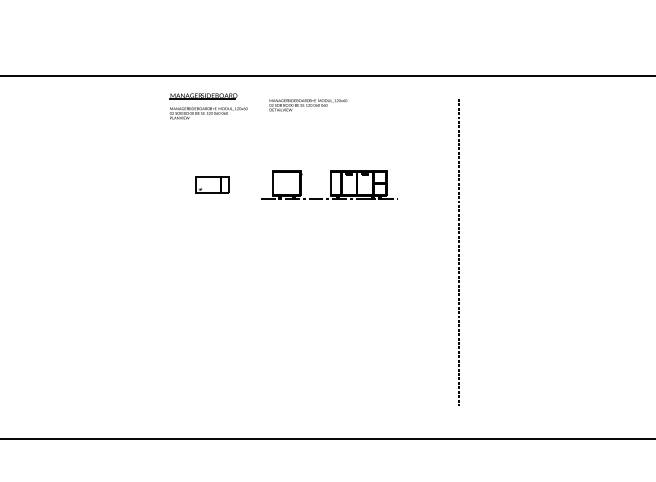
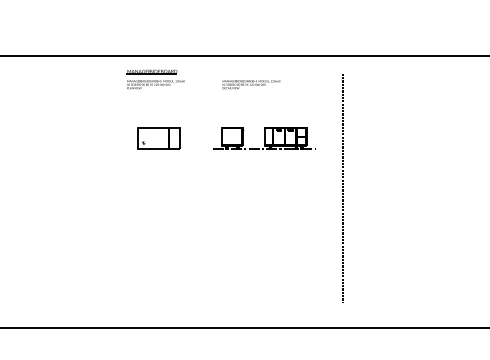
text: (308, 105) -> (251, 84), moved
part: (212, 185) -> (158, 138), size x1.67
part: (330, 185) -> (264, 138), moved

